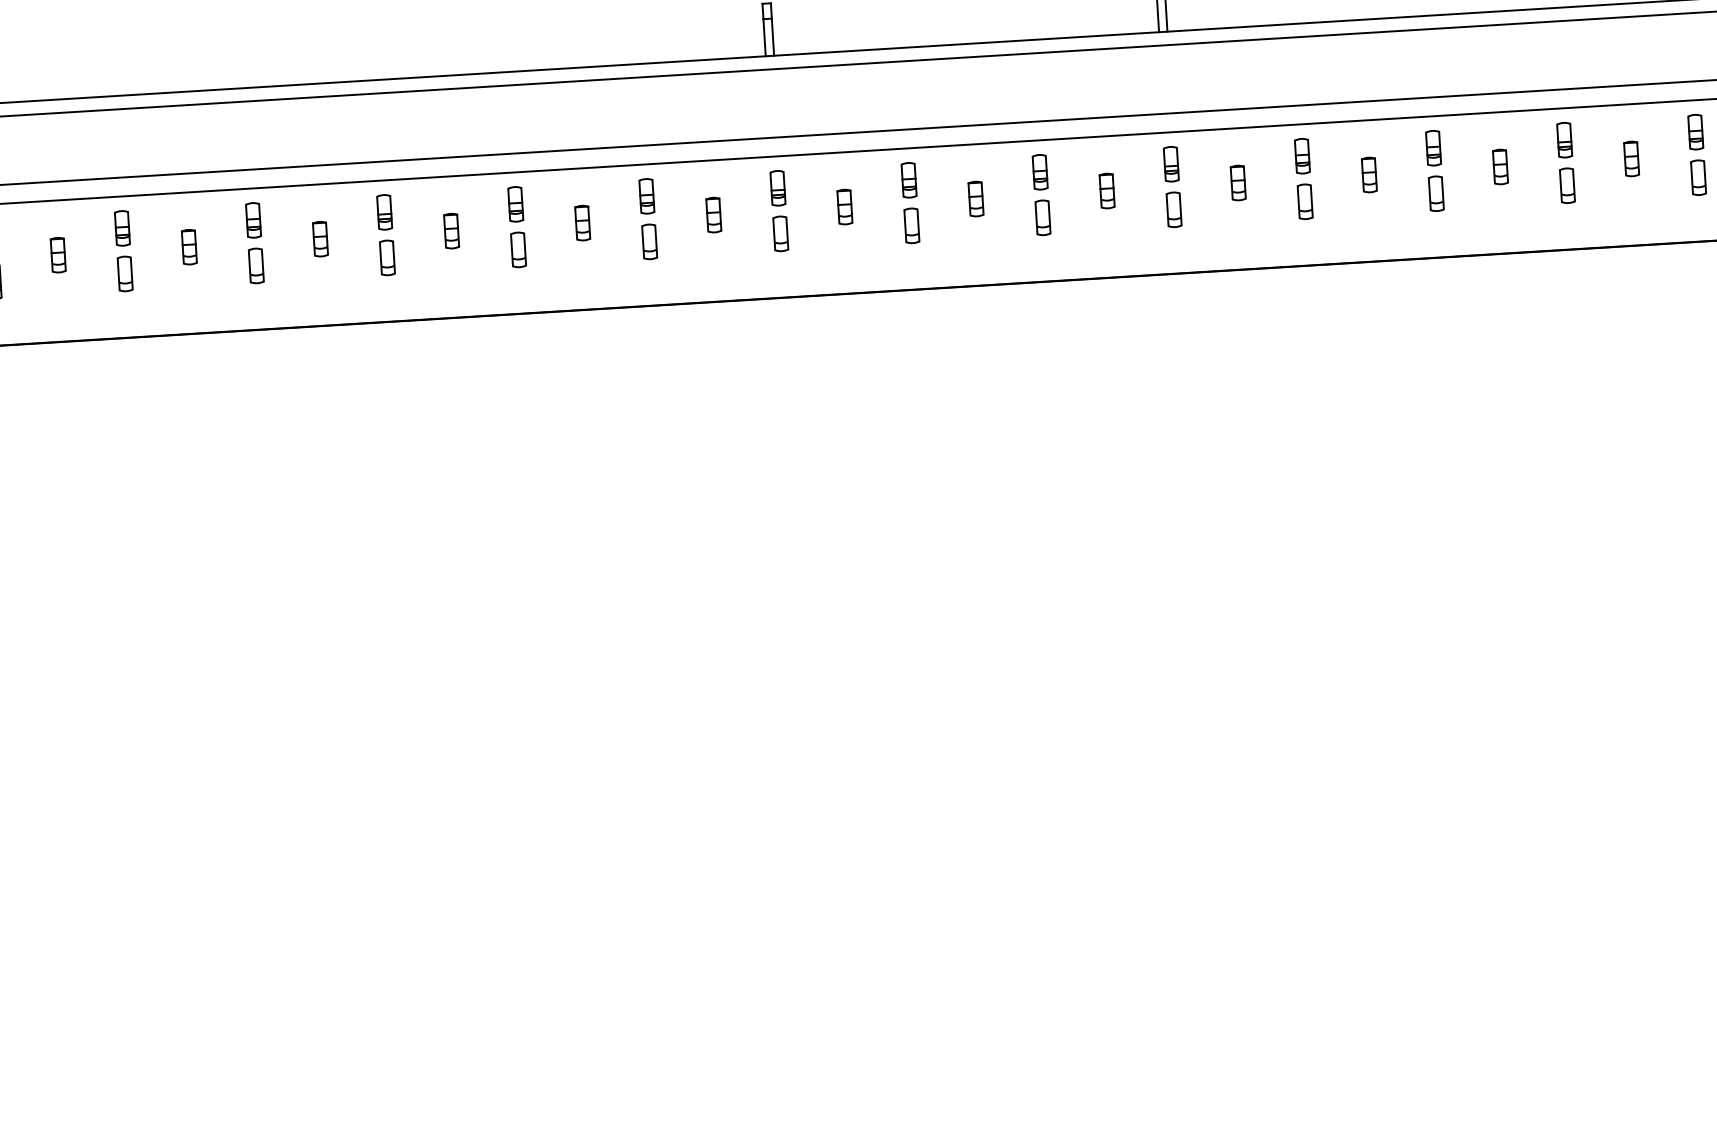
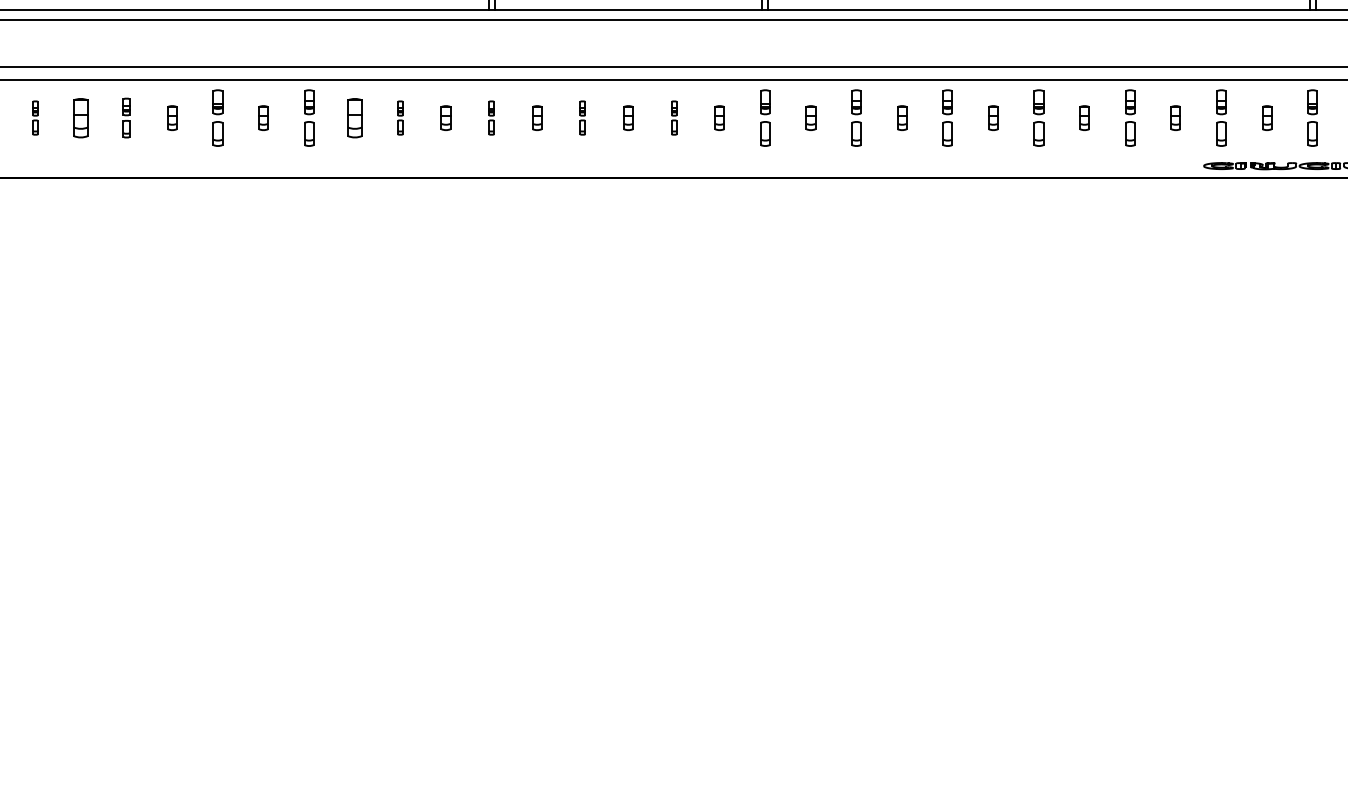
part: (1042, 194) -> (674, 117), size x0.6
part: (909, 202) -> (582, 117), size x0.6
part: (779, 210) -> (491, 117), size x0.6
part: (648, 218) -> (400, 117), size x0.6
part: (582, 222) -> (354, 117), size x1.6
part: (254, 242) -> (126, 117), size x0.7
part: (189, 246) -> (81, 117), size x1.6
part: (123, 250) -> (35, 117), size x0.6

